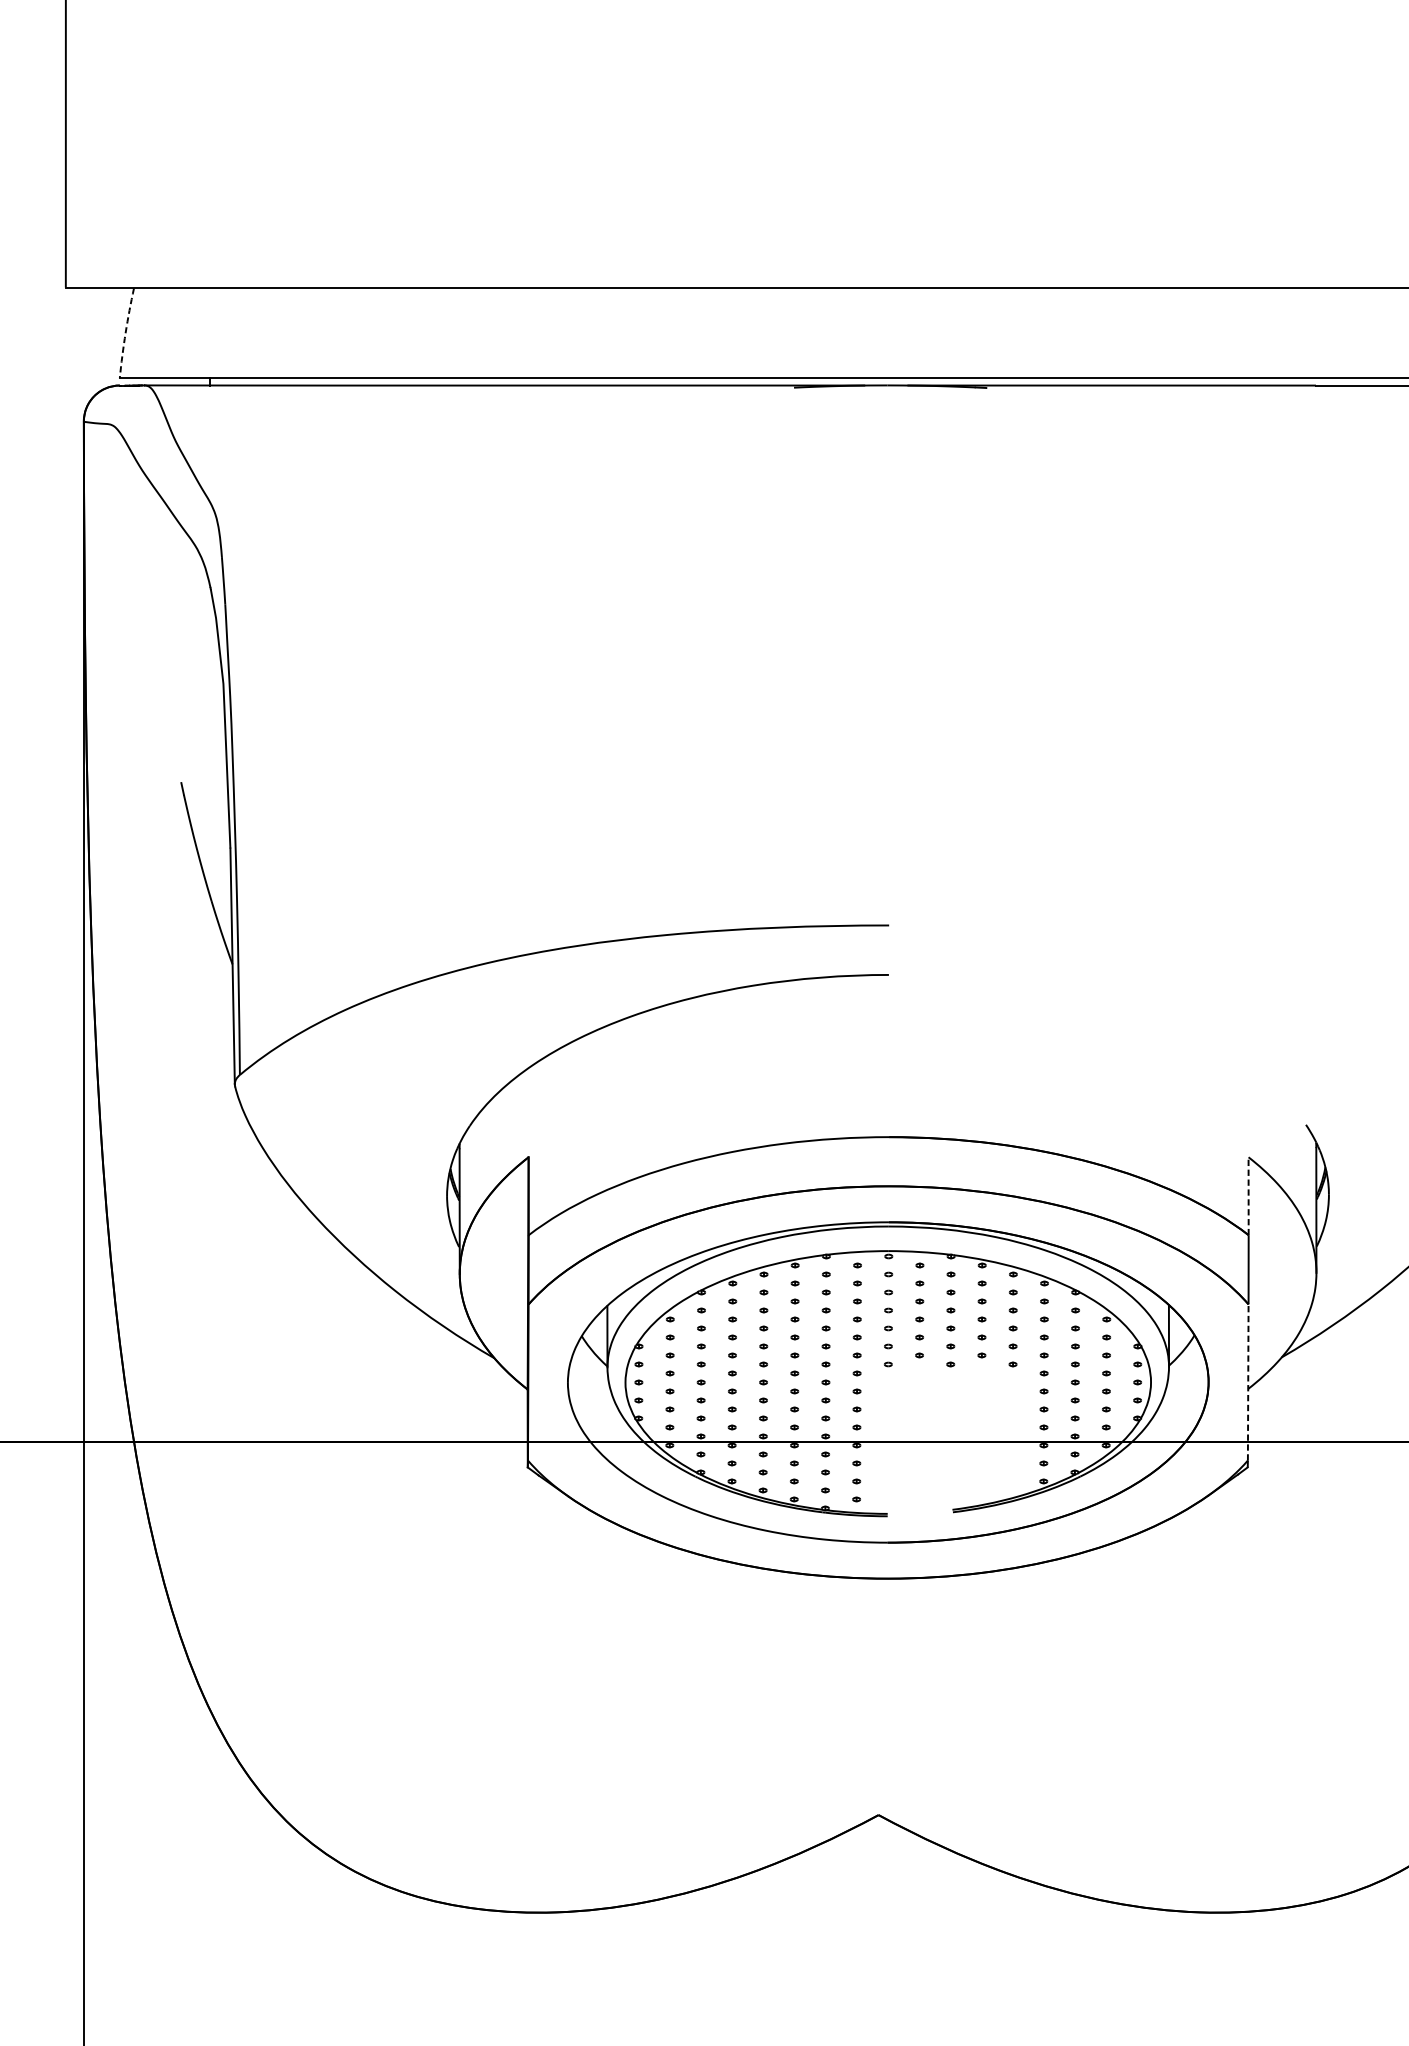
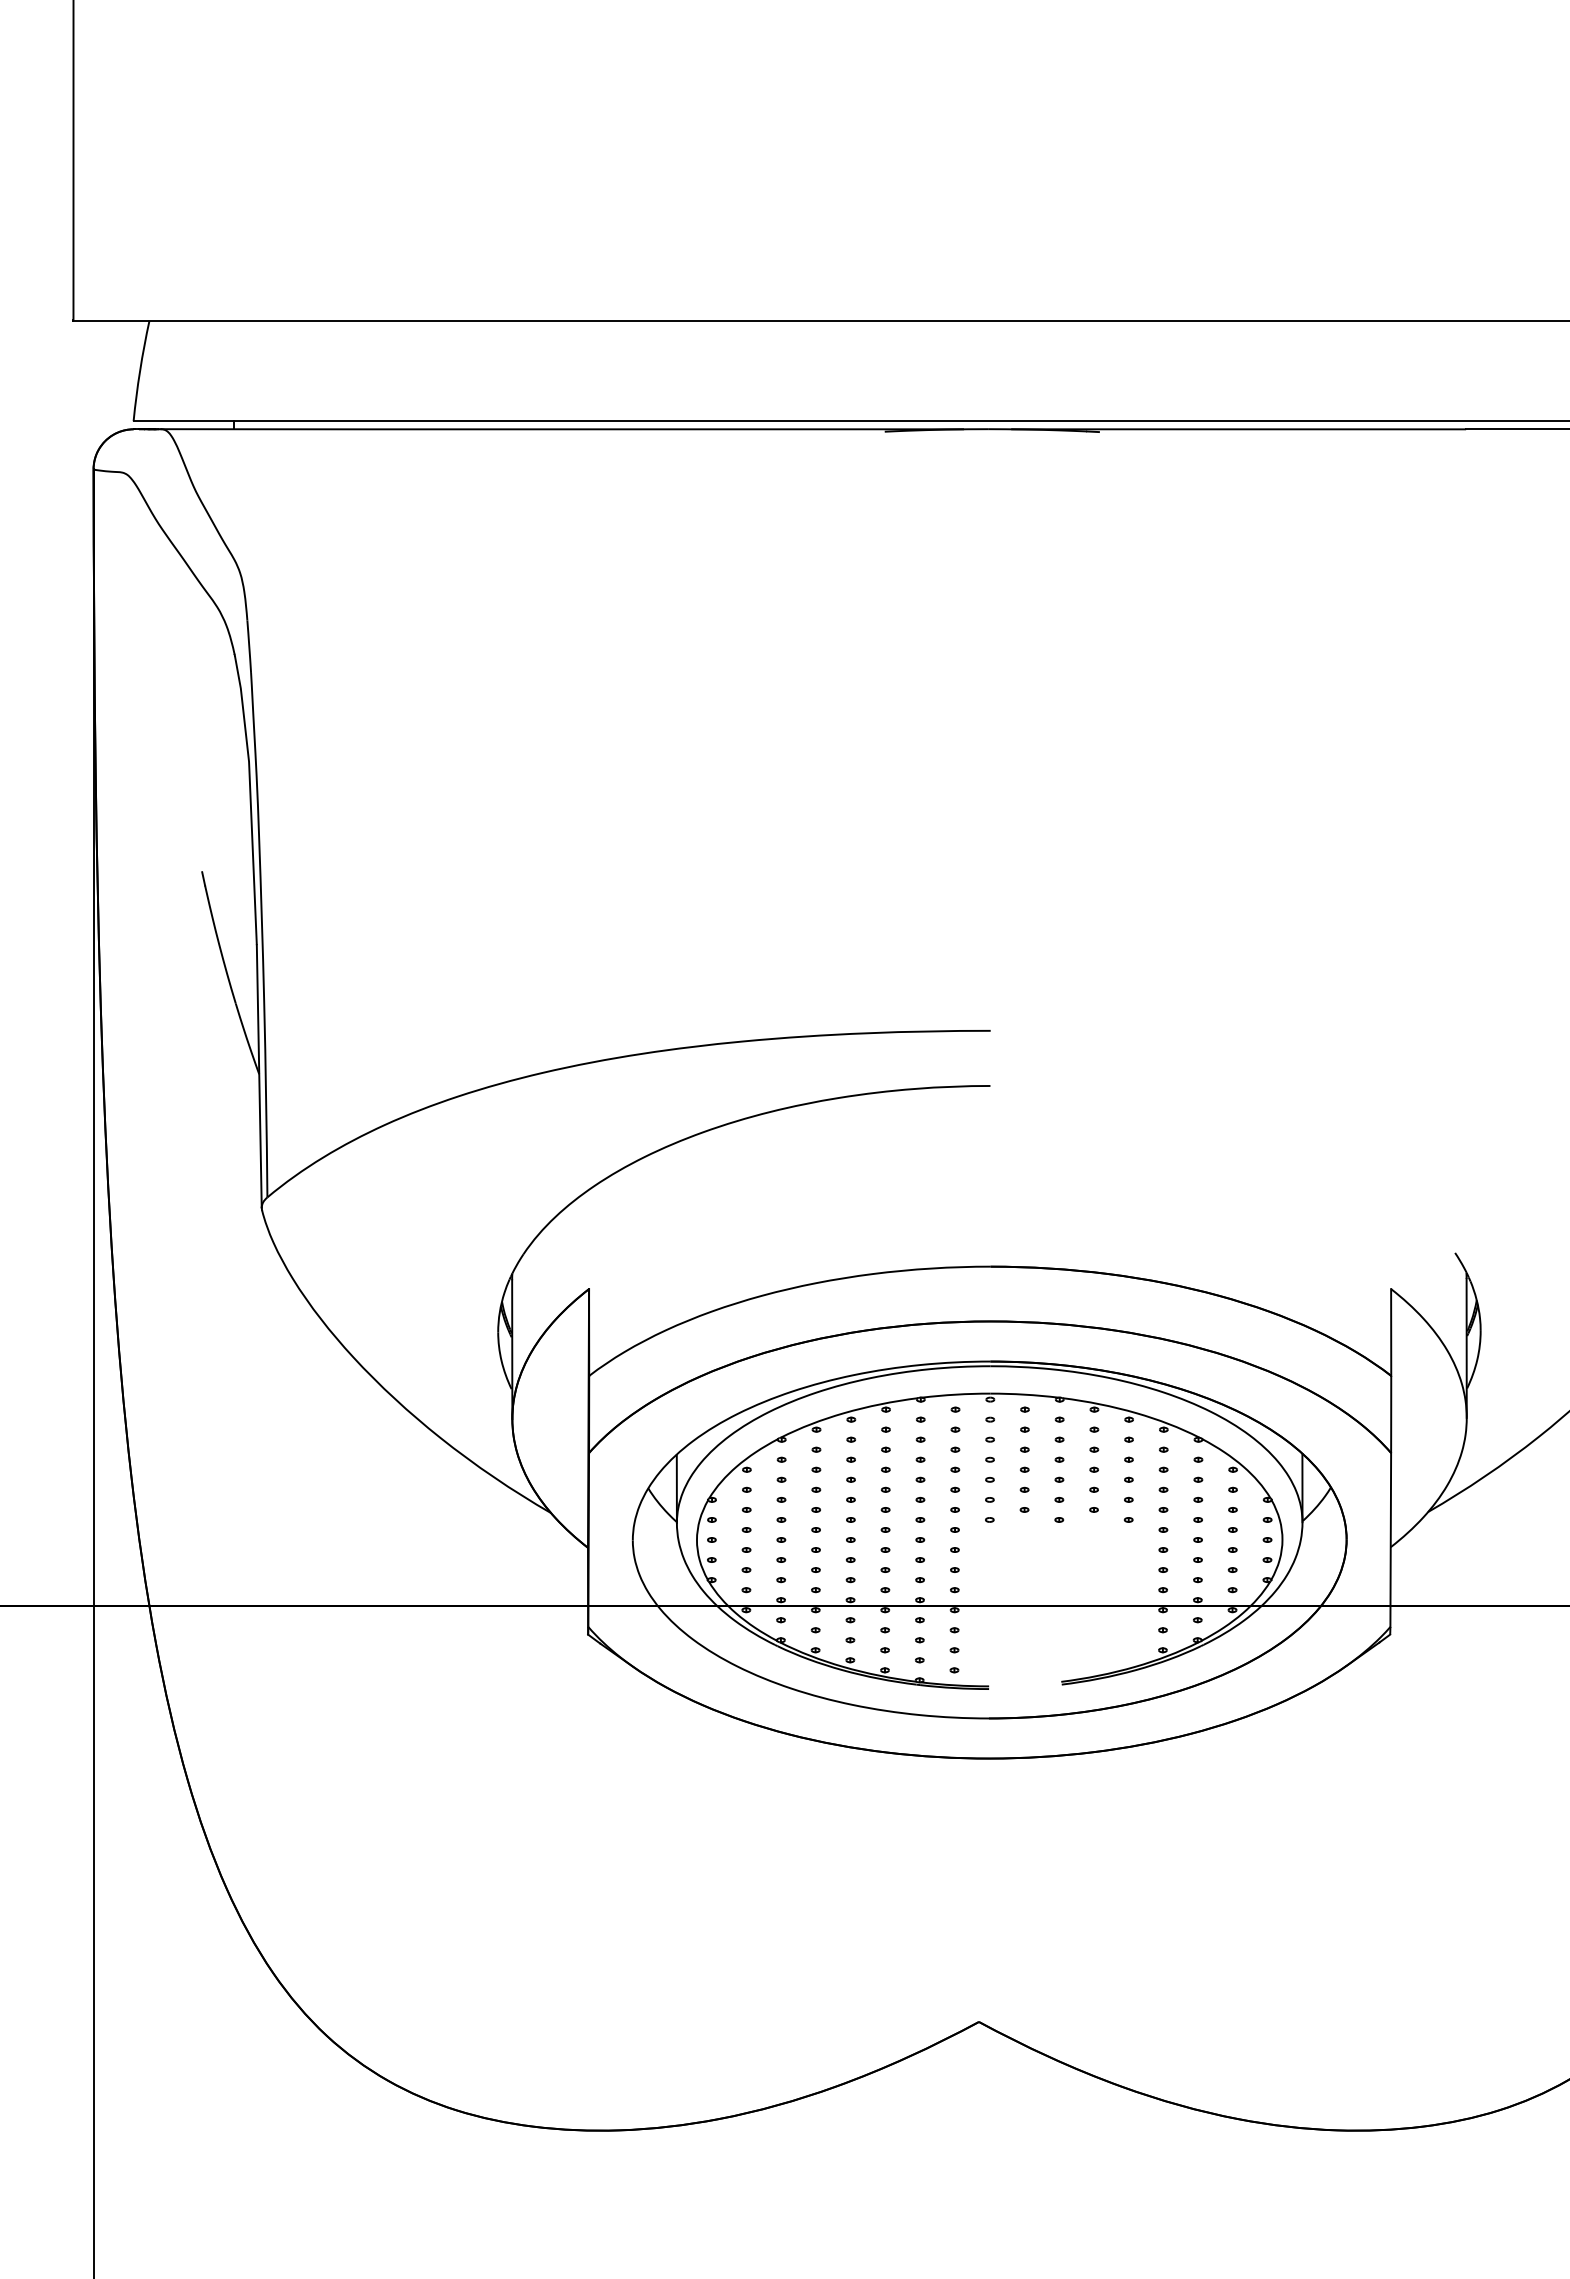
arc: (125, 332) -> (140, 370), dashed -> solid
line: (1248, 1196) -> (1391, 1332), dashed -> solid
line: (1247, 1382) -> (1390, 1540), dashed -> solid

